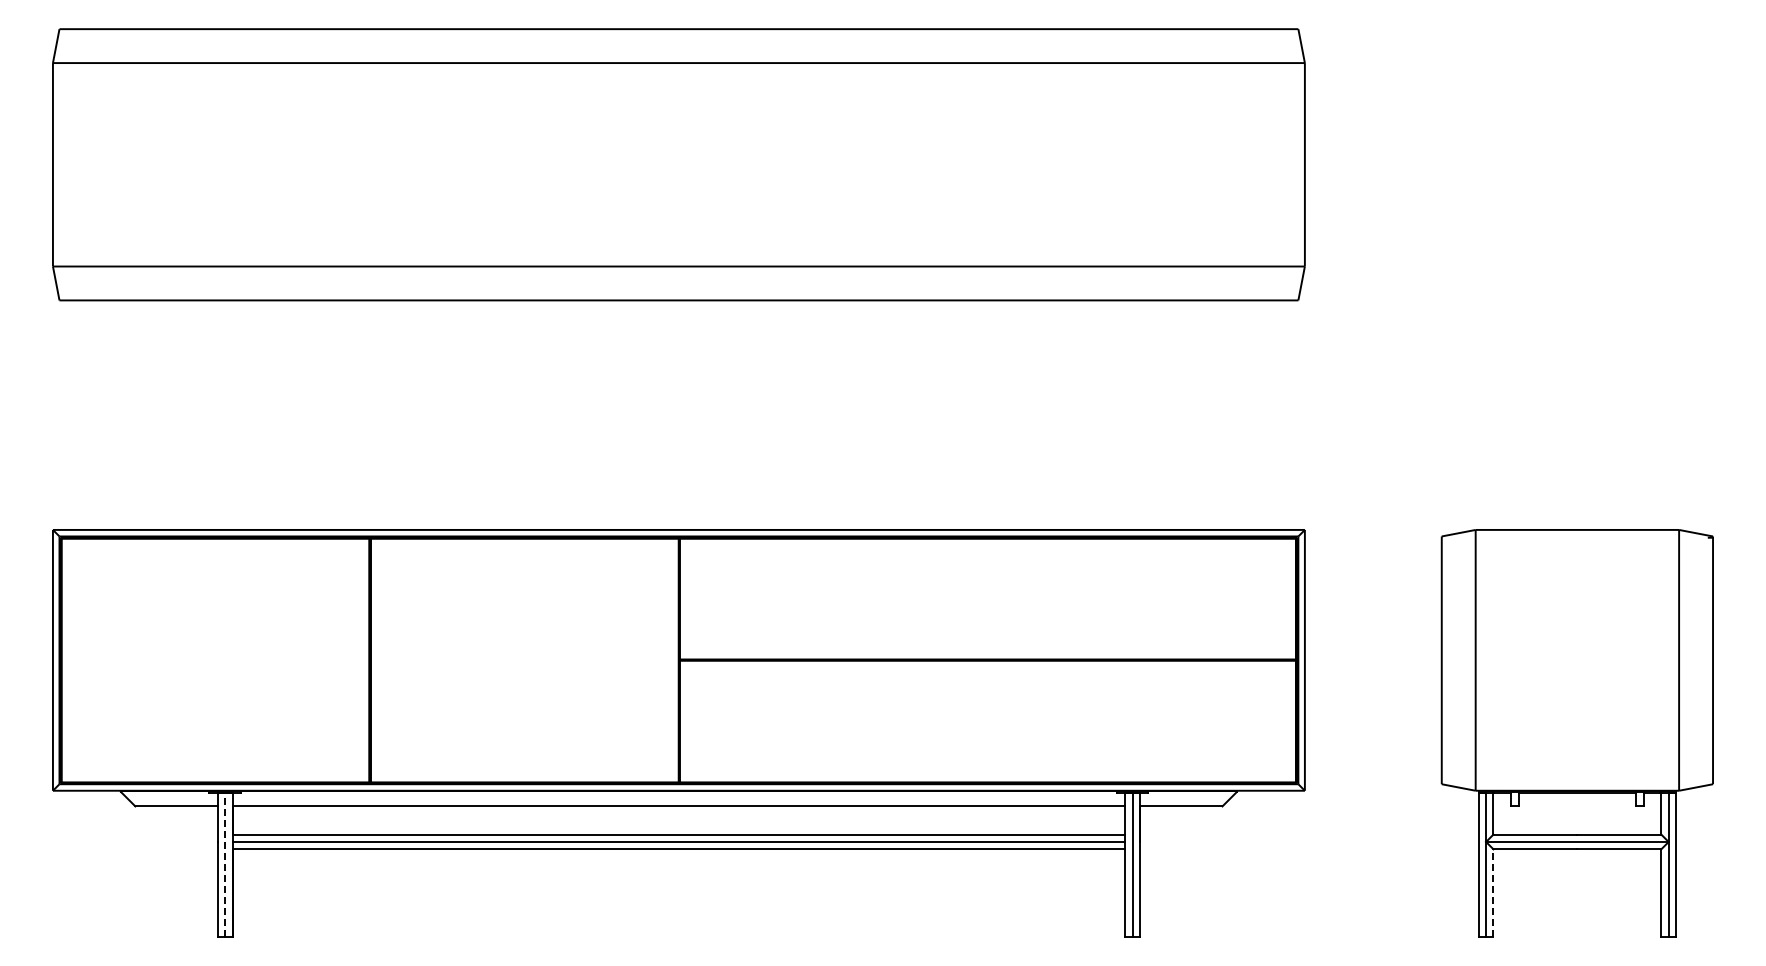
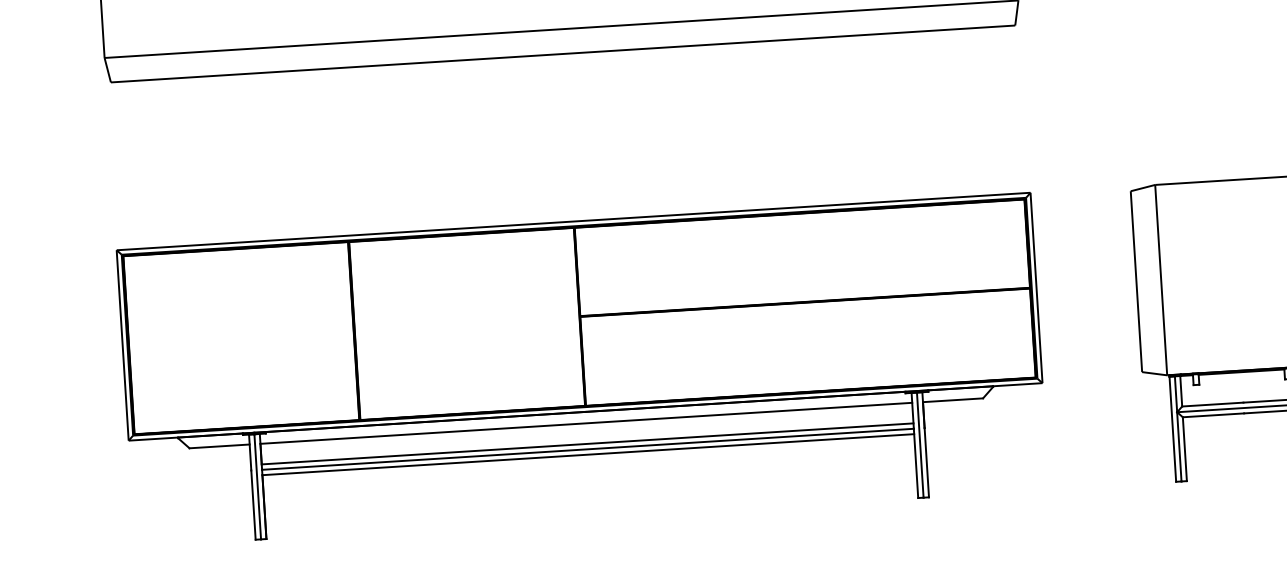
line: (225, 864) -> (258, 486), dashed -> solid
line: (1493, 893) -> (1184, 449), dashed -> solid

